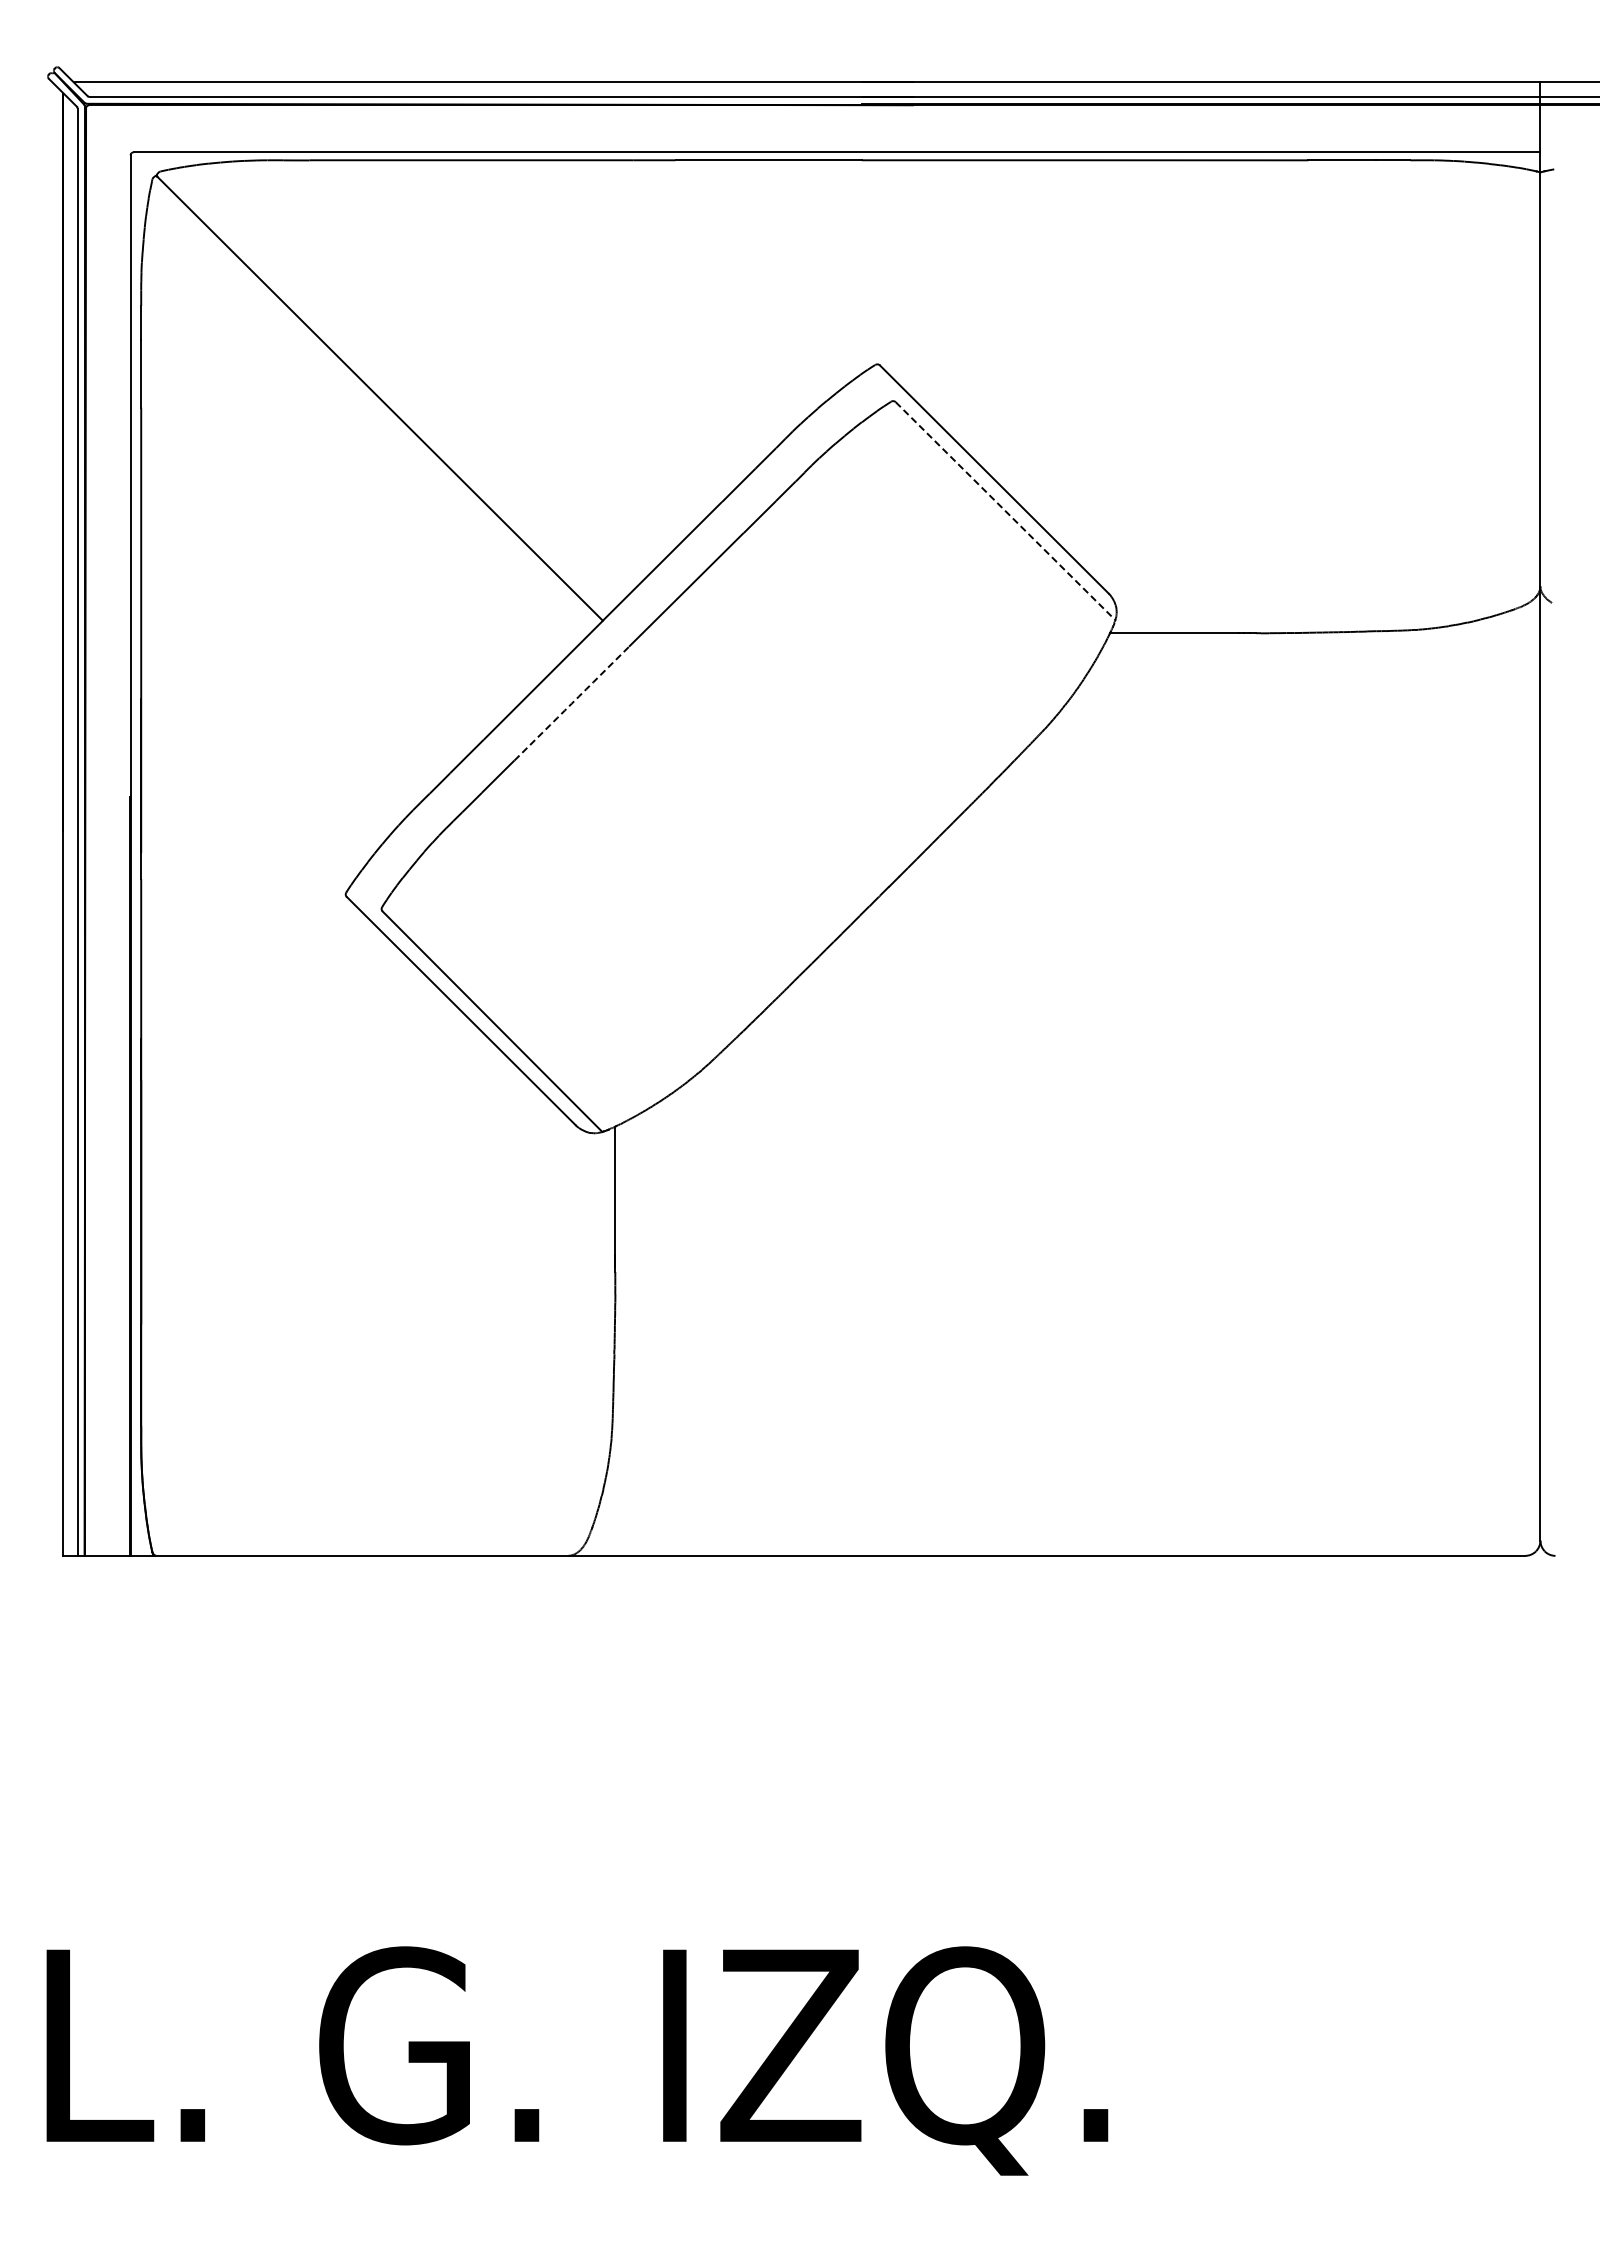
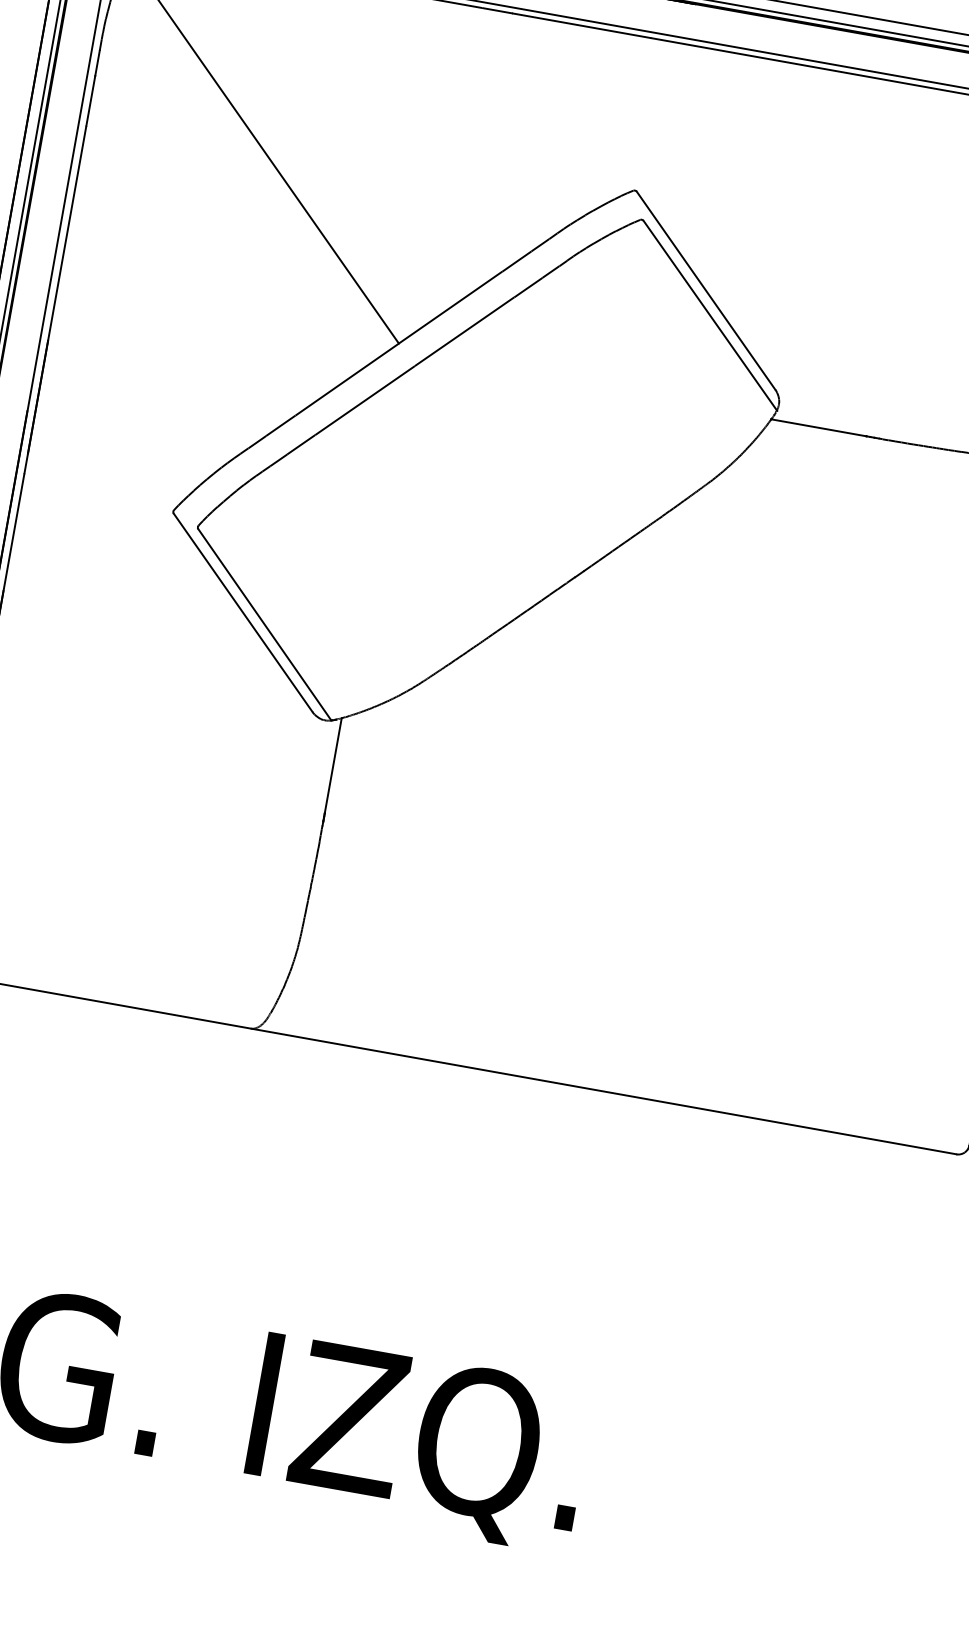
line: (1006, 511) -> (710, 316), dashed -> solid
arc: (571, 703) -> (364, 400), dashed -> solid

